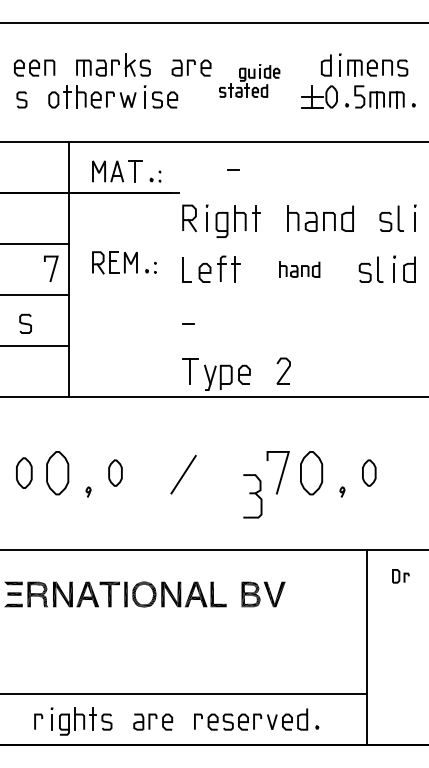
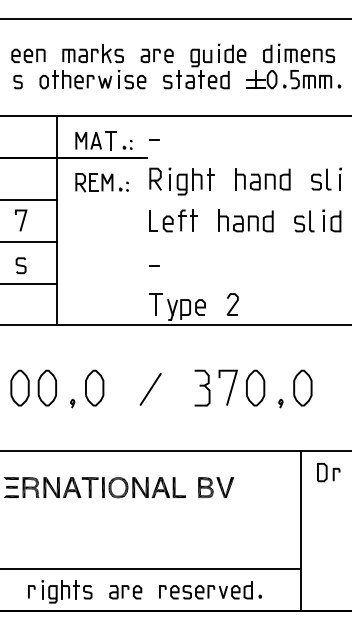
part: (249, 80) -> (204, 66), size x1.67
line: (233, 168) -> (154, 139), moved
part: (123, 262) -> (101, 182), moved
line: (52, 268) -> (22, 220), moved
part: (299, 268) -> (245, 220), size x1.67
part: (23, 472) -> (19, 387), size x1.43
part: (115, 472) -> (94, 387), size x1.67
part: (368, 472) -> (302, 387), size x1.67
part: (252, 495) -> (202, 387), moved
part: (400, 576) -> (328, 472), size x1.67

